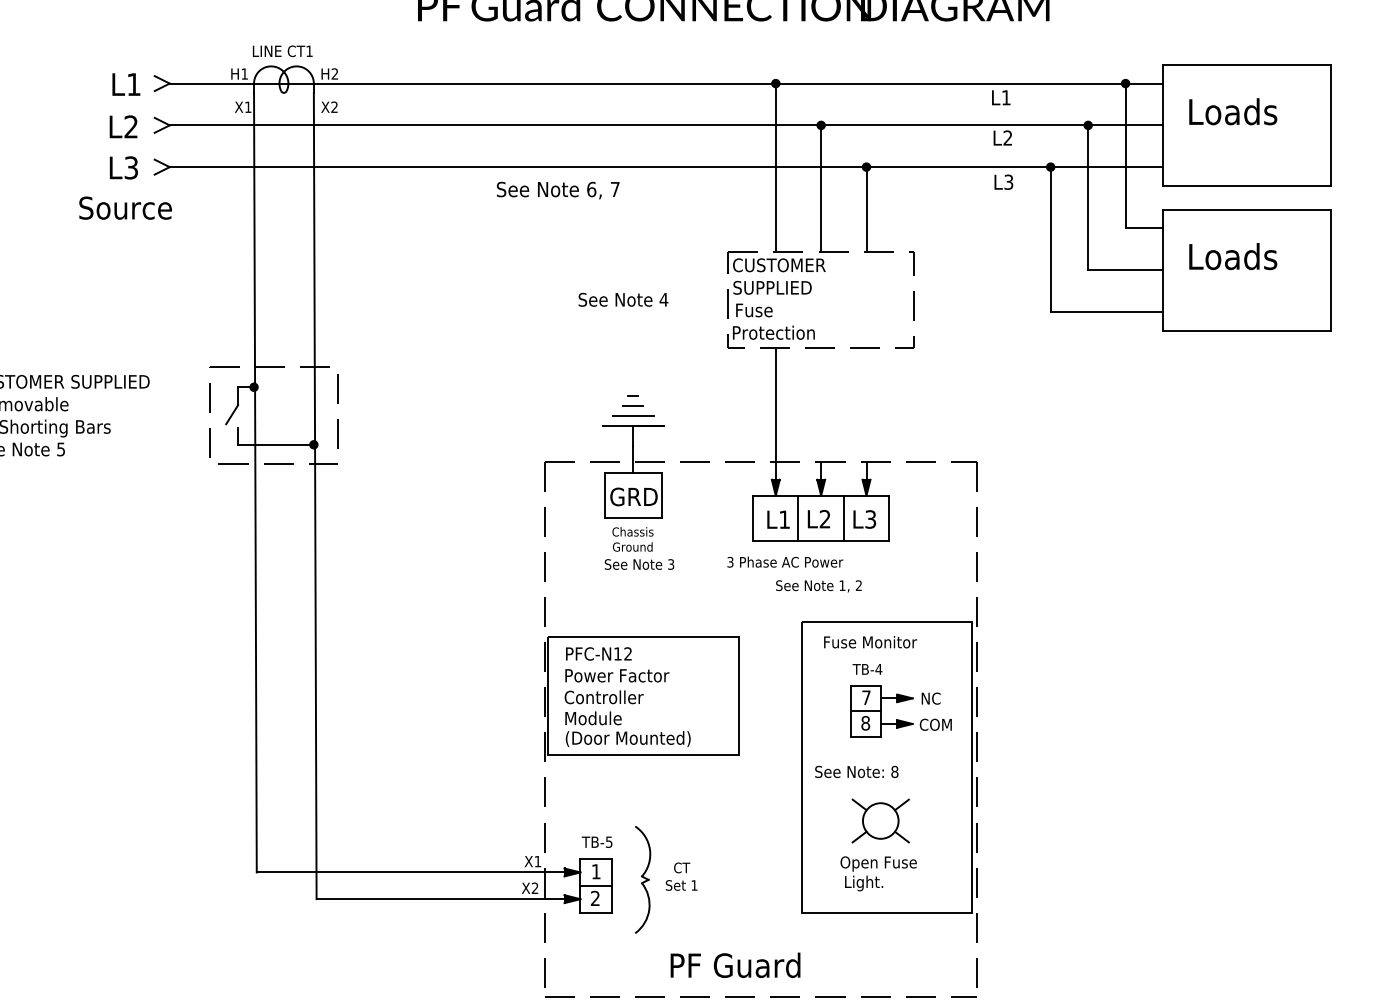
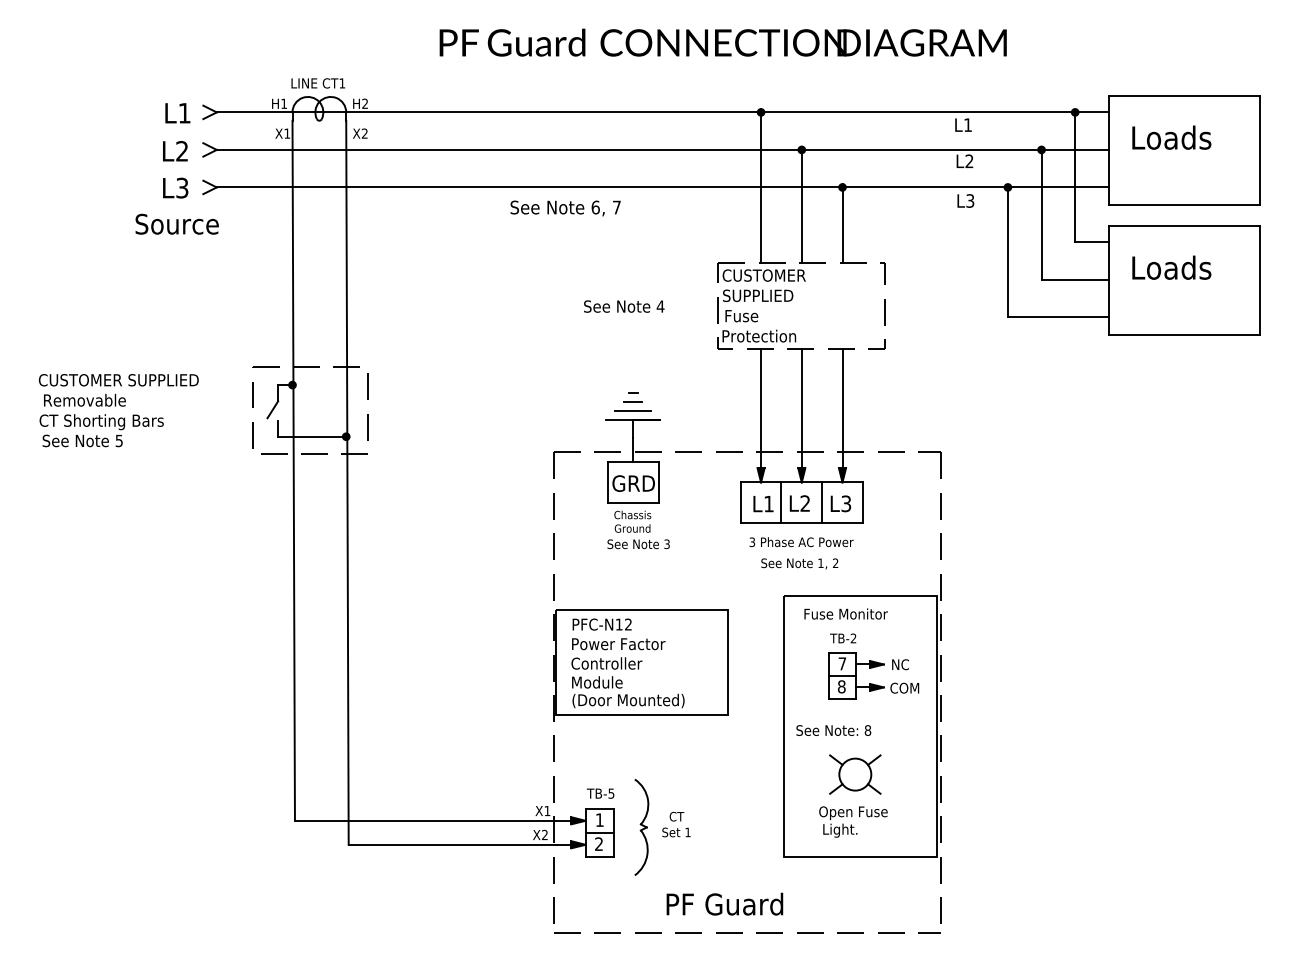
line: (820, 403) -> (801, 399), added
line: (866, 403) -> (842, 399), added
text: (785, 562) -> (801, 542), moved
text: (878, 669) -> (853, 638), TB-4 -> TB-2

